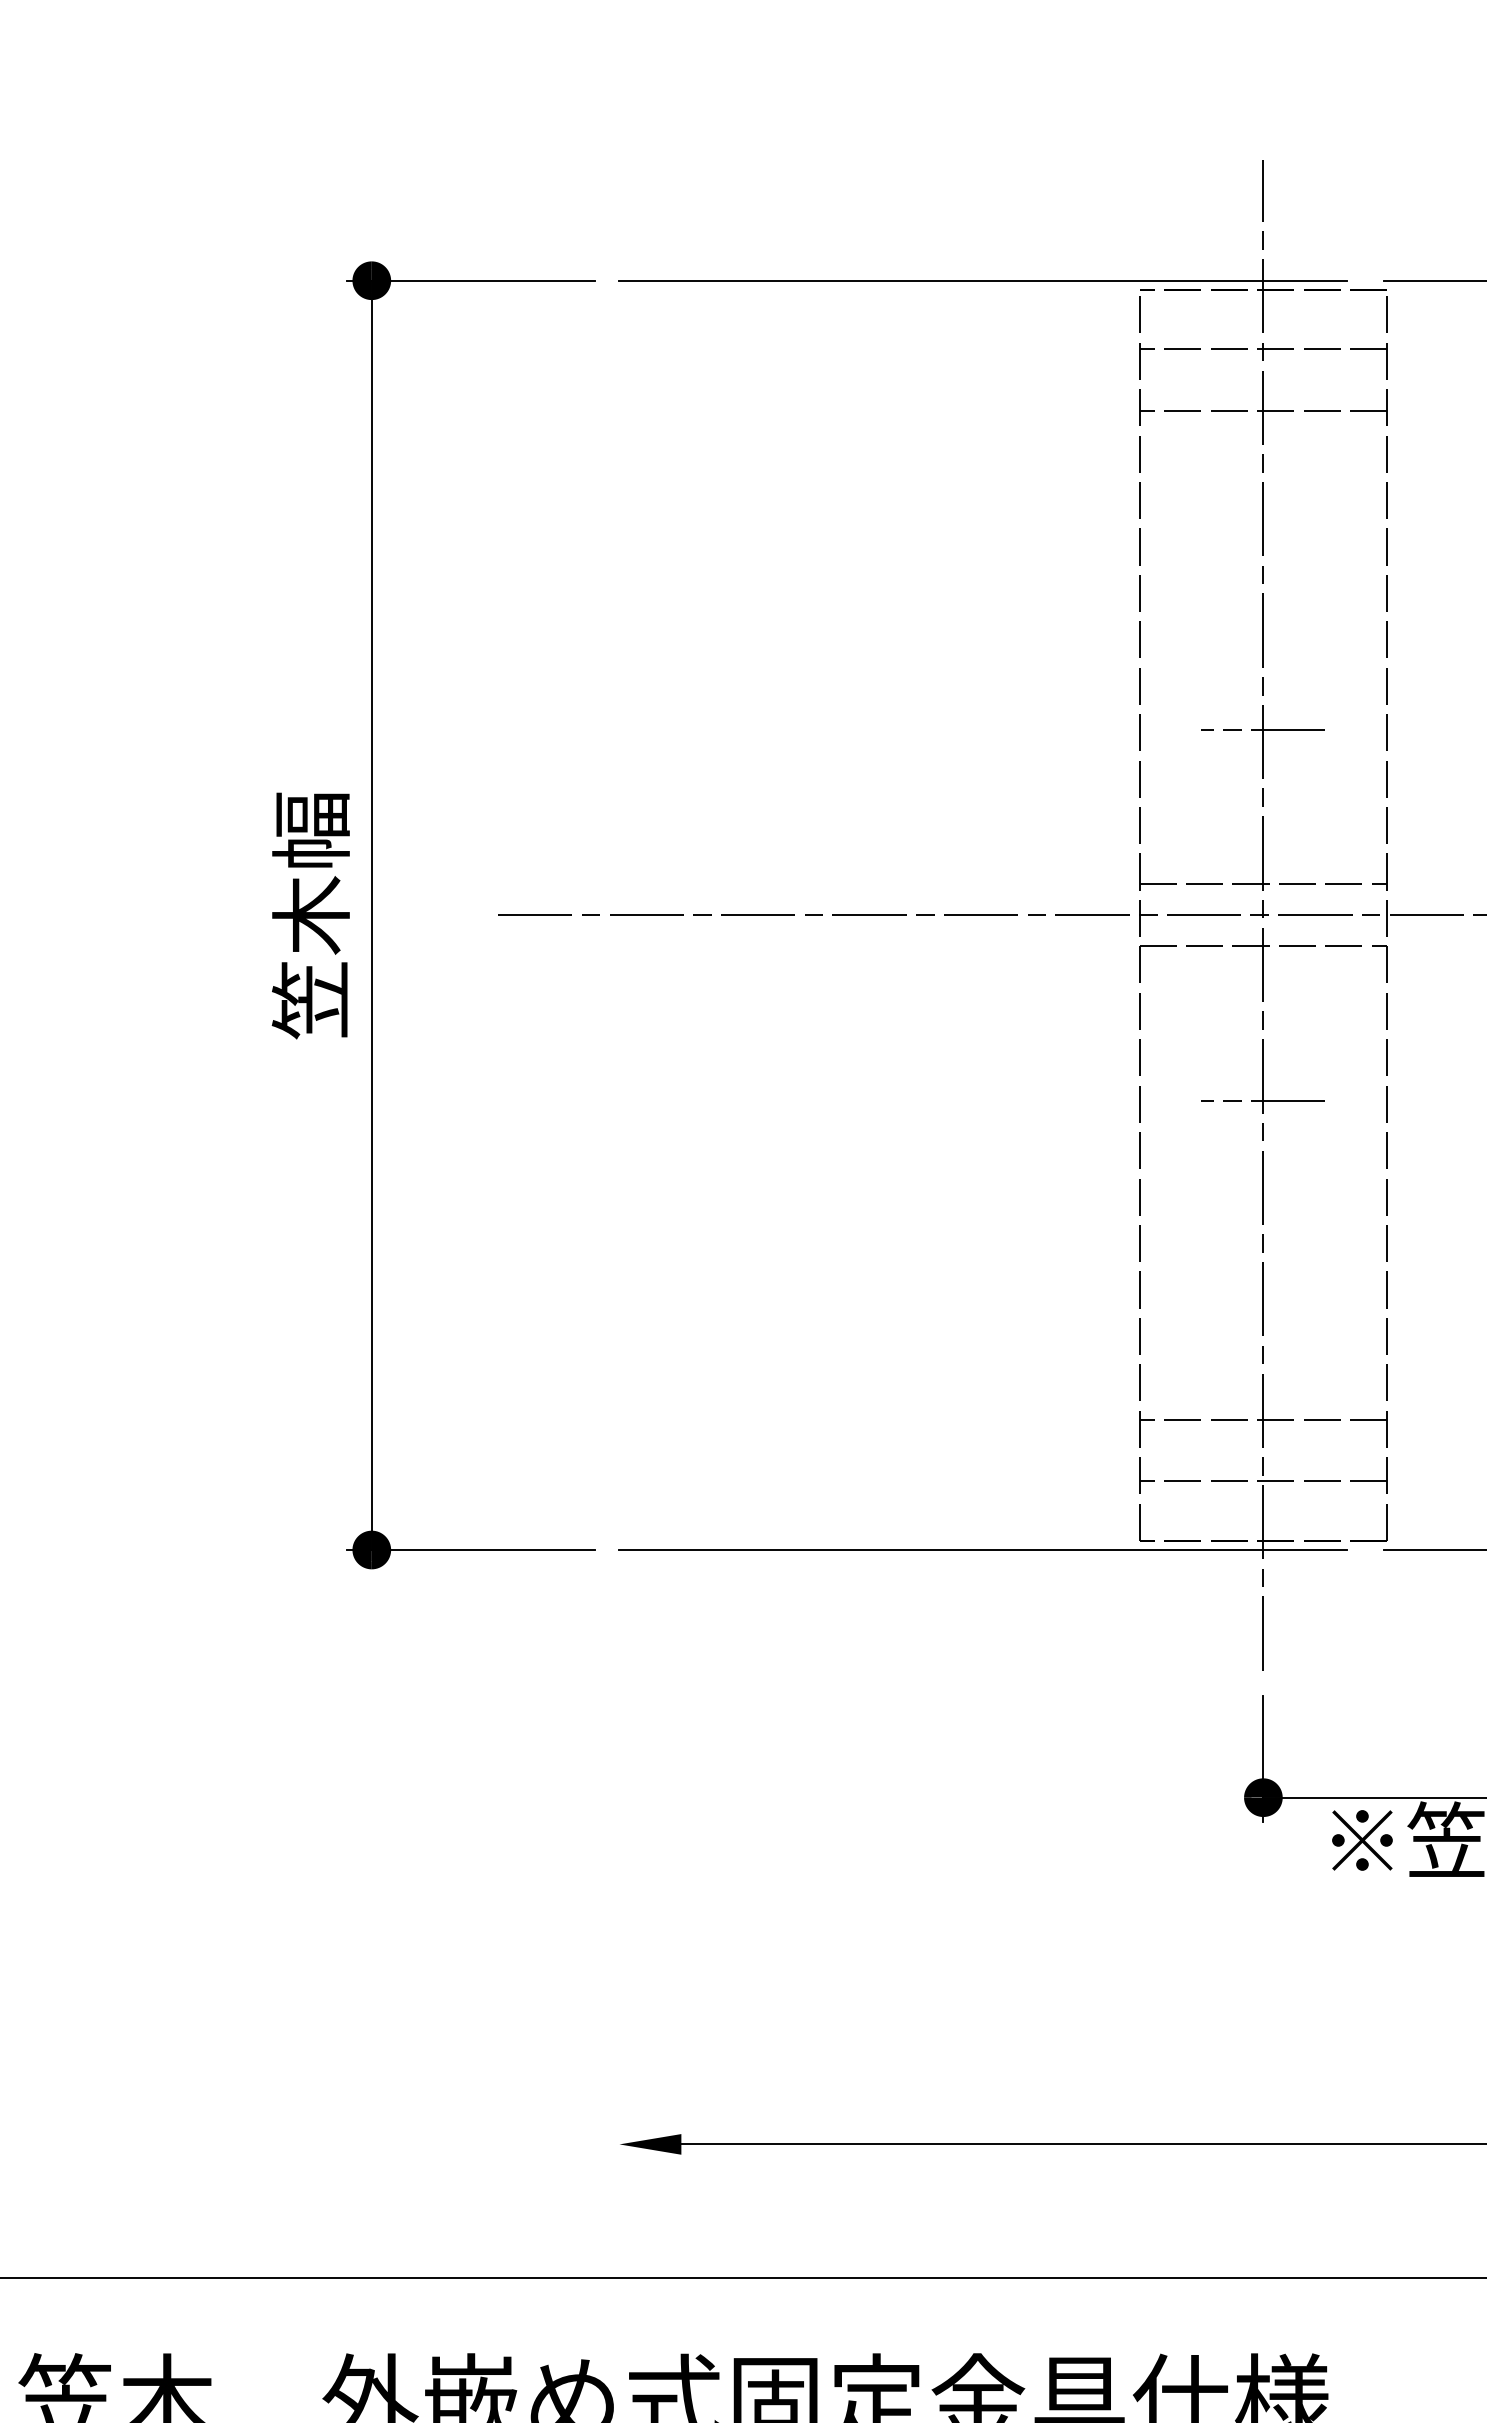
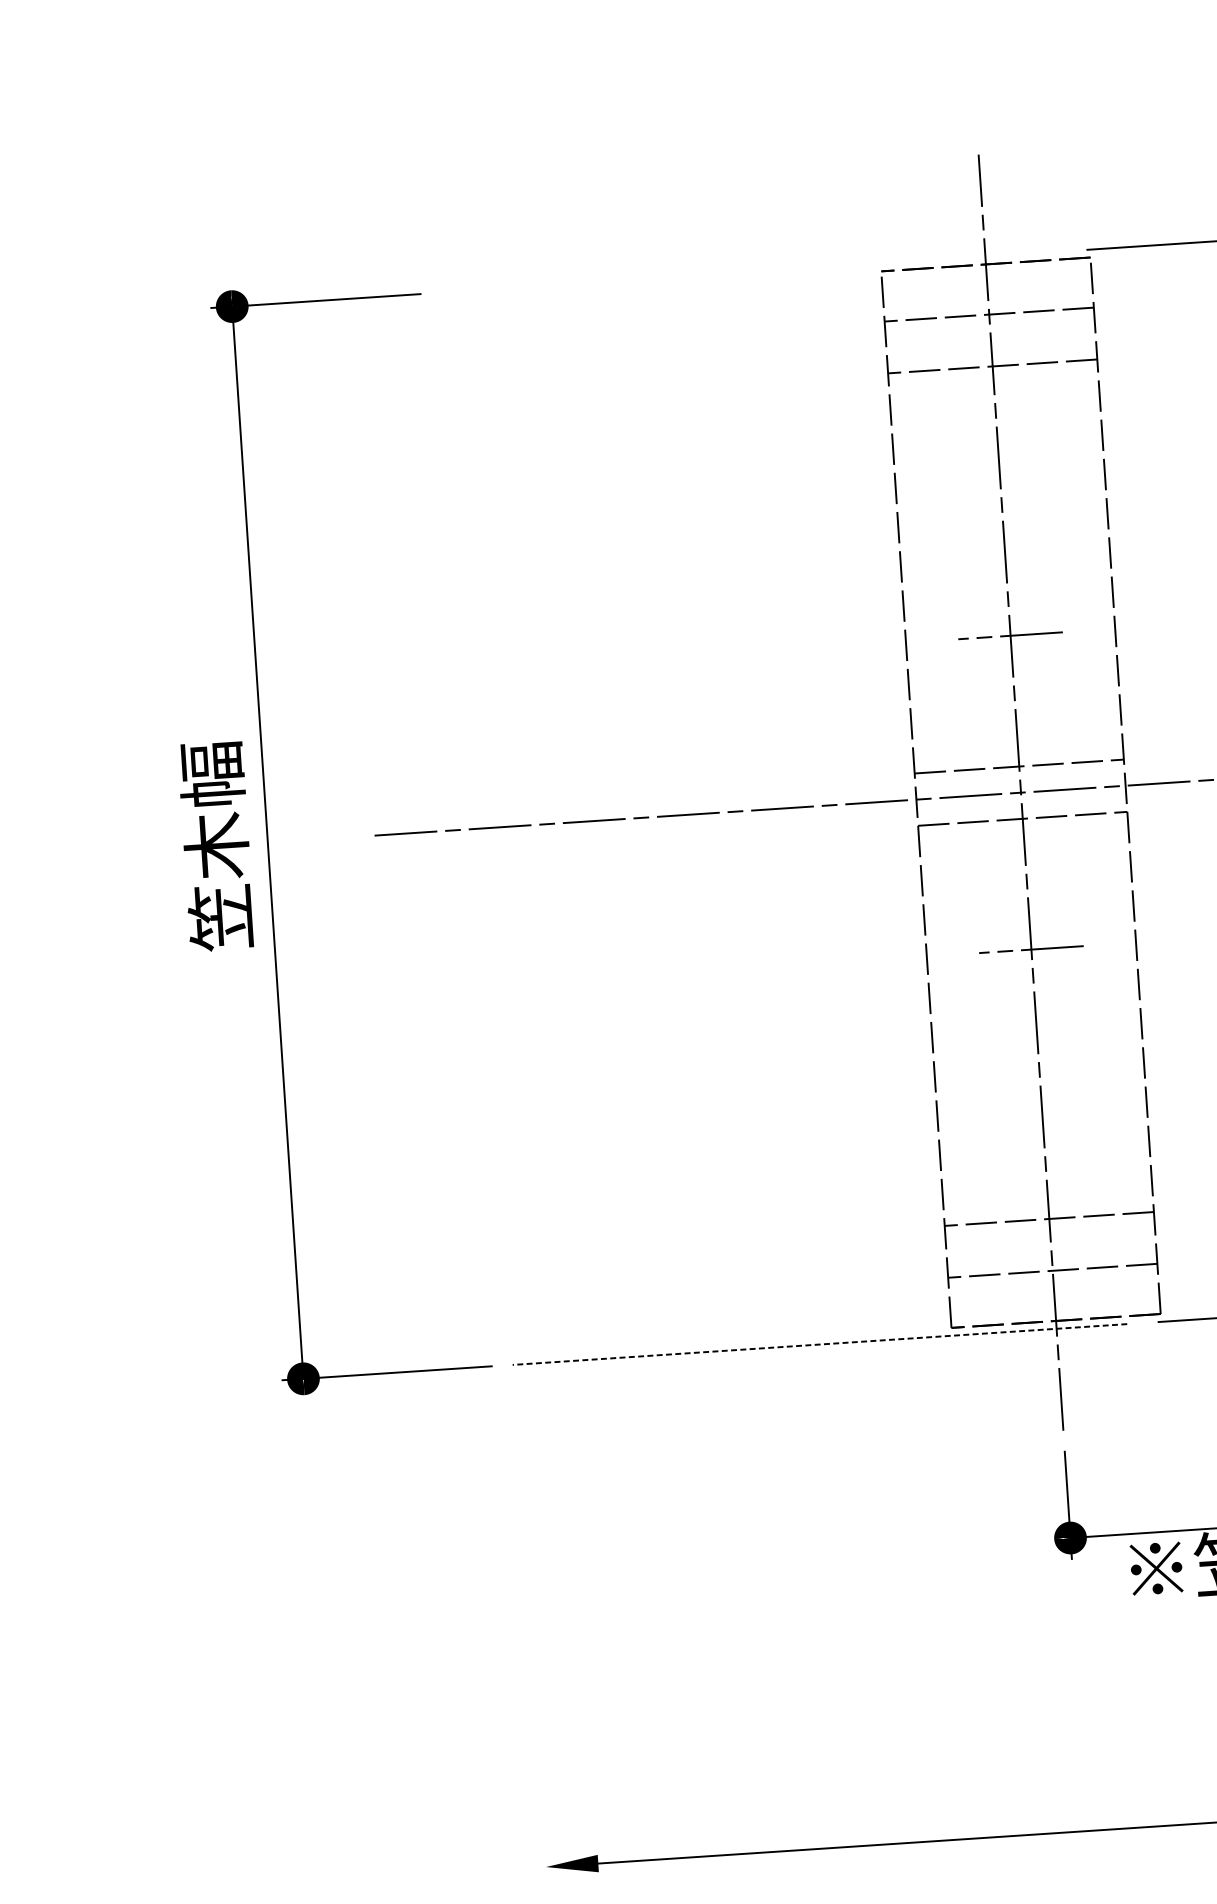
line: (982, 280) -> (748, 272), removed
line: (983, 1550) -> (820, 1344), solid -> dashed

